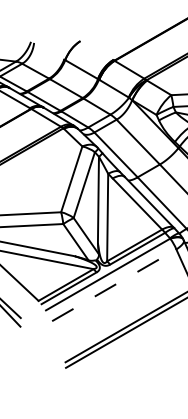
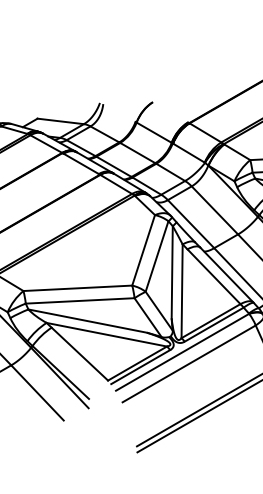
line: (114, 284) -> (189, 363), dashed -> solid

